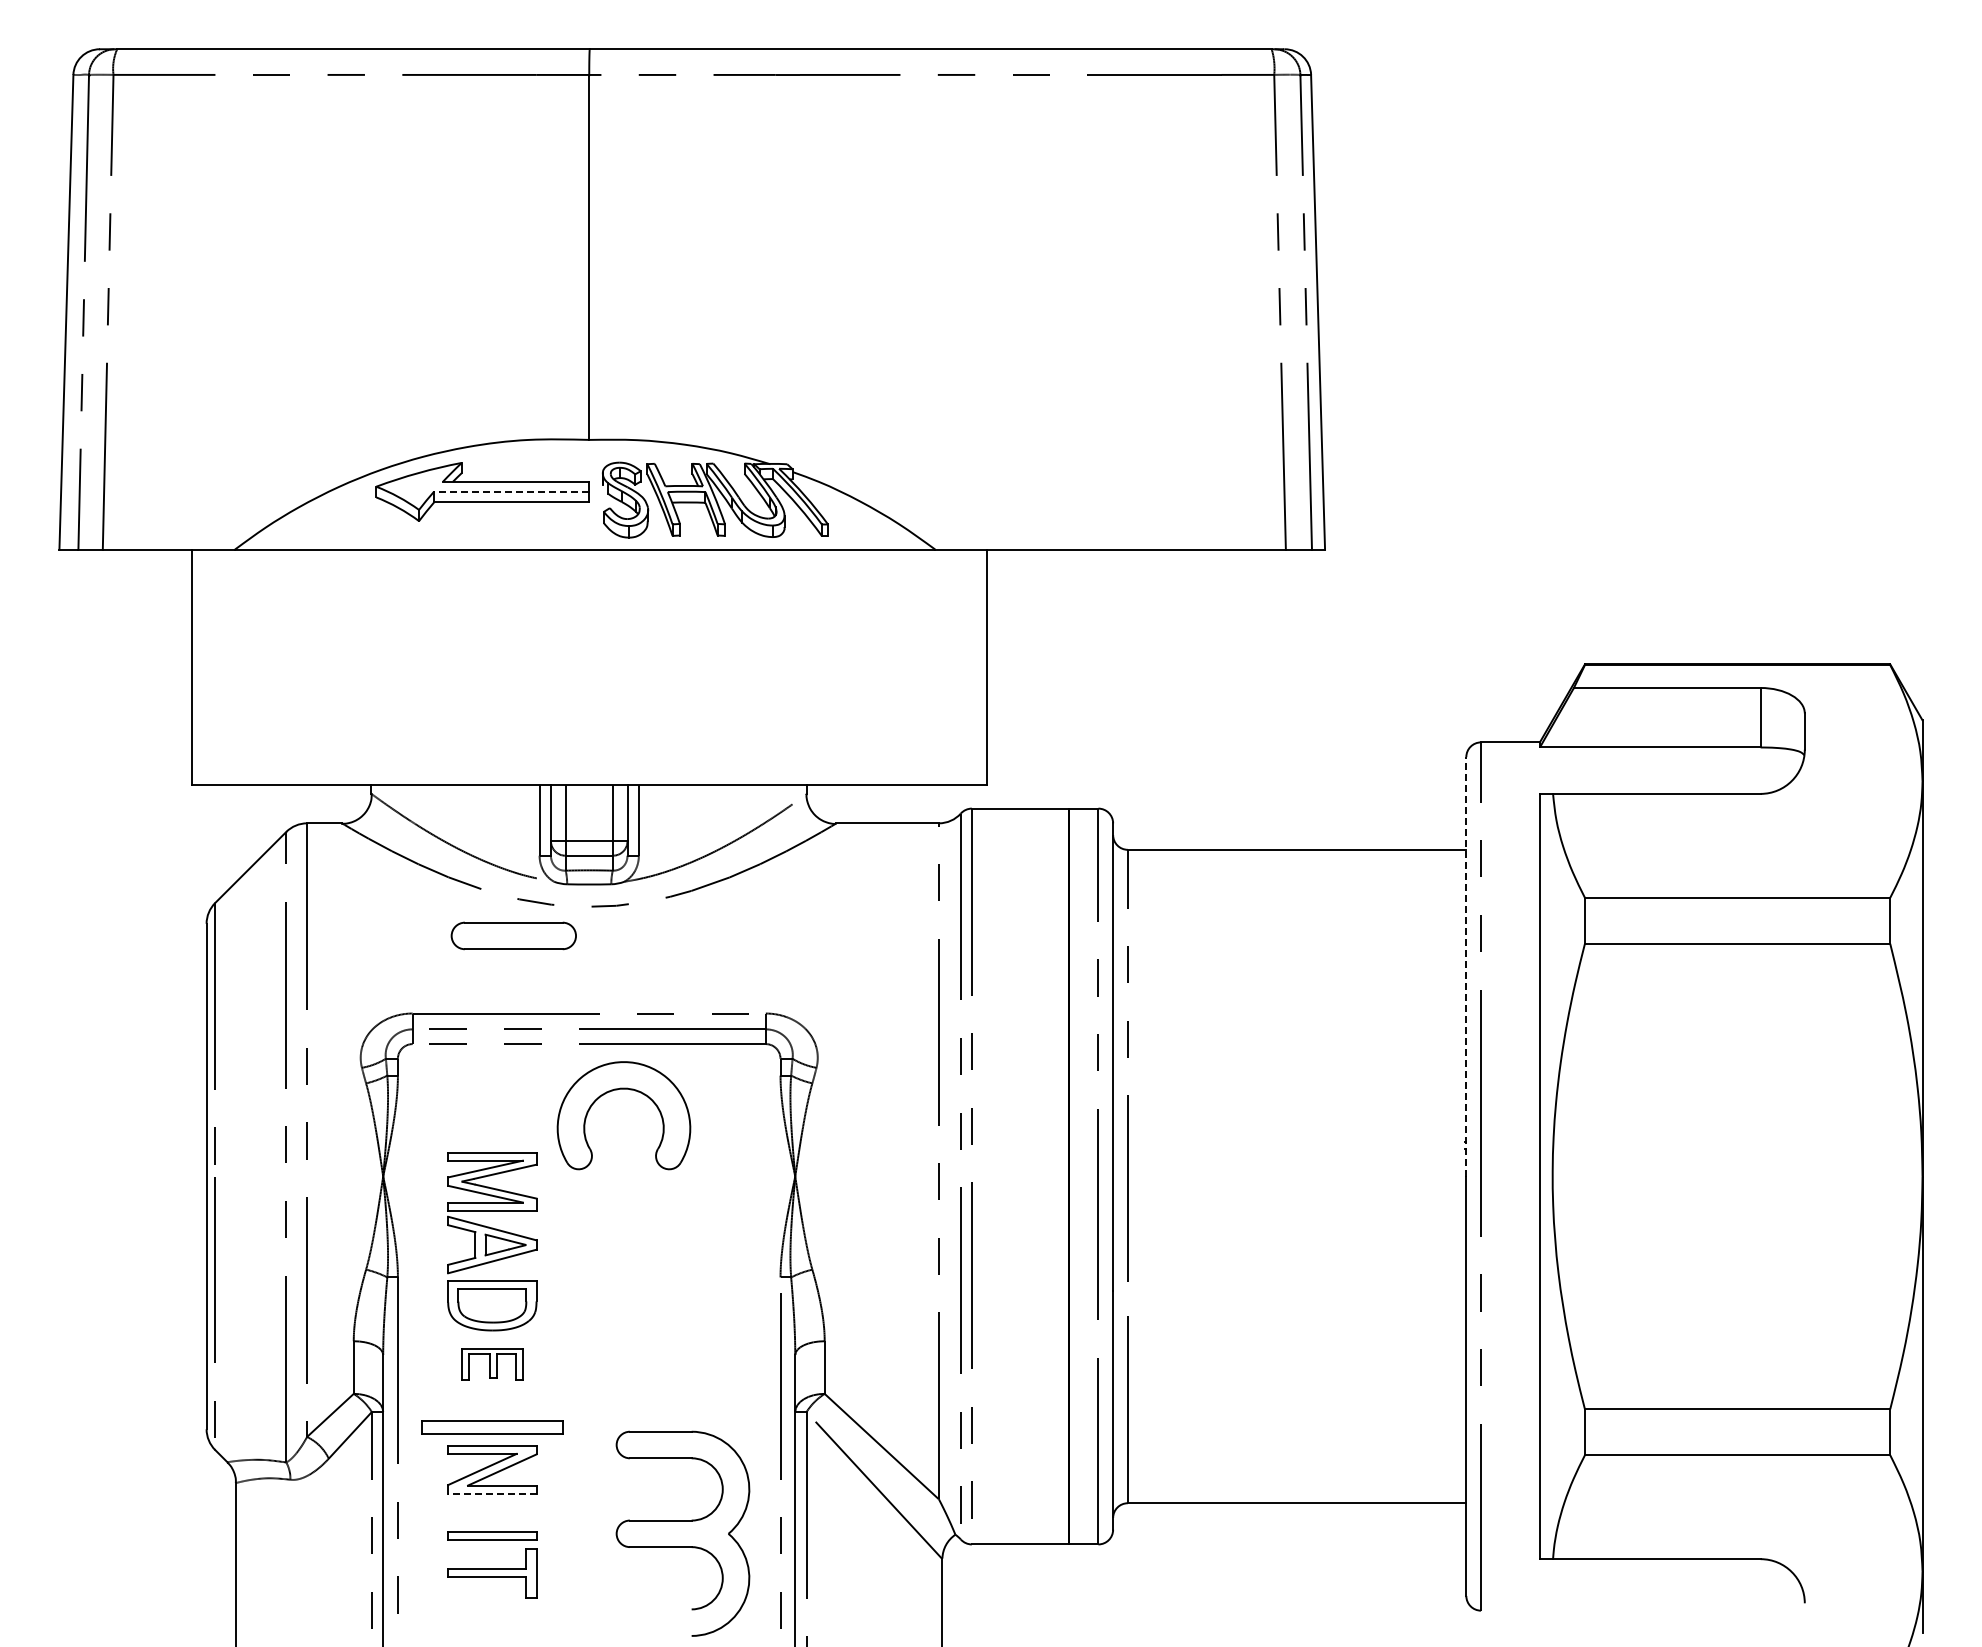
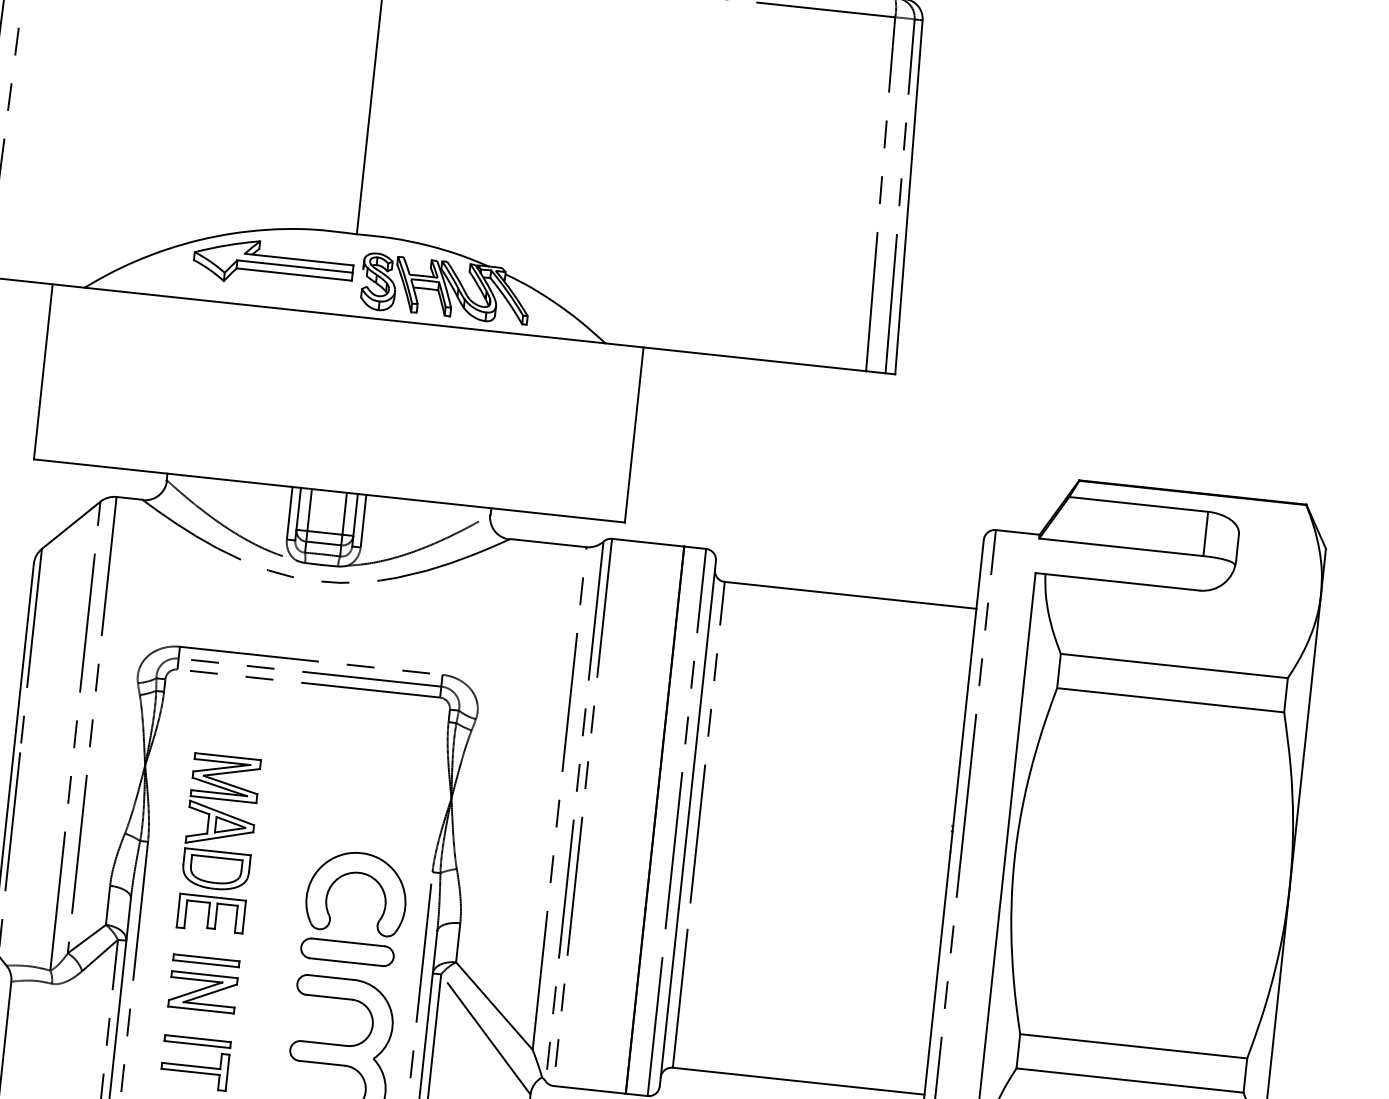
line: (511, 491) -> (294, 266), dashed -> solid
part: (513, 935) -> (347, 951), moved
line: (1466, 966) -> (967, 695), dashed -> solid
part: (617, 1090) -> (354, 873), moved
part: (492, 1364) -> (211, 914), size x1.43
part: (492, 1426) -> (206, 960), size x0.62
line: (491, 1493) -> (200, 1009), dashed -> solid

